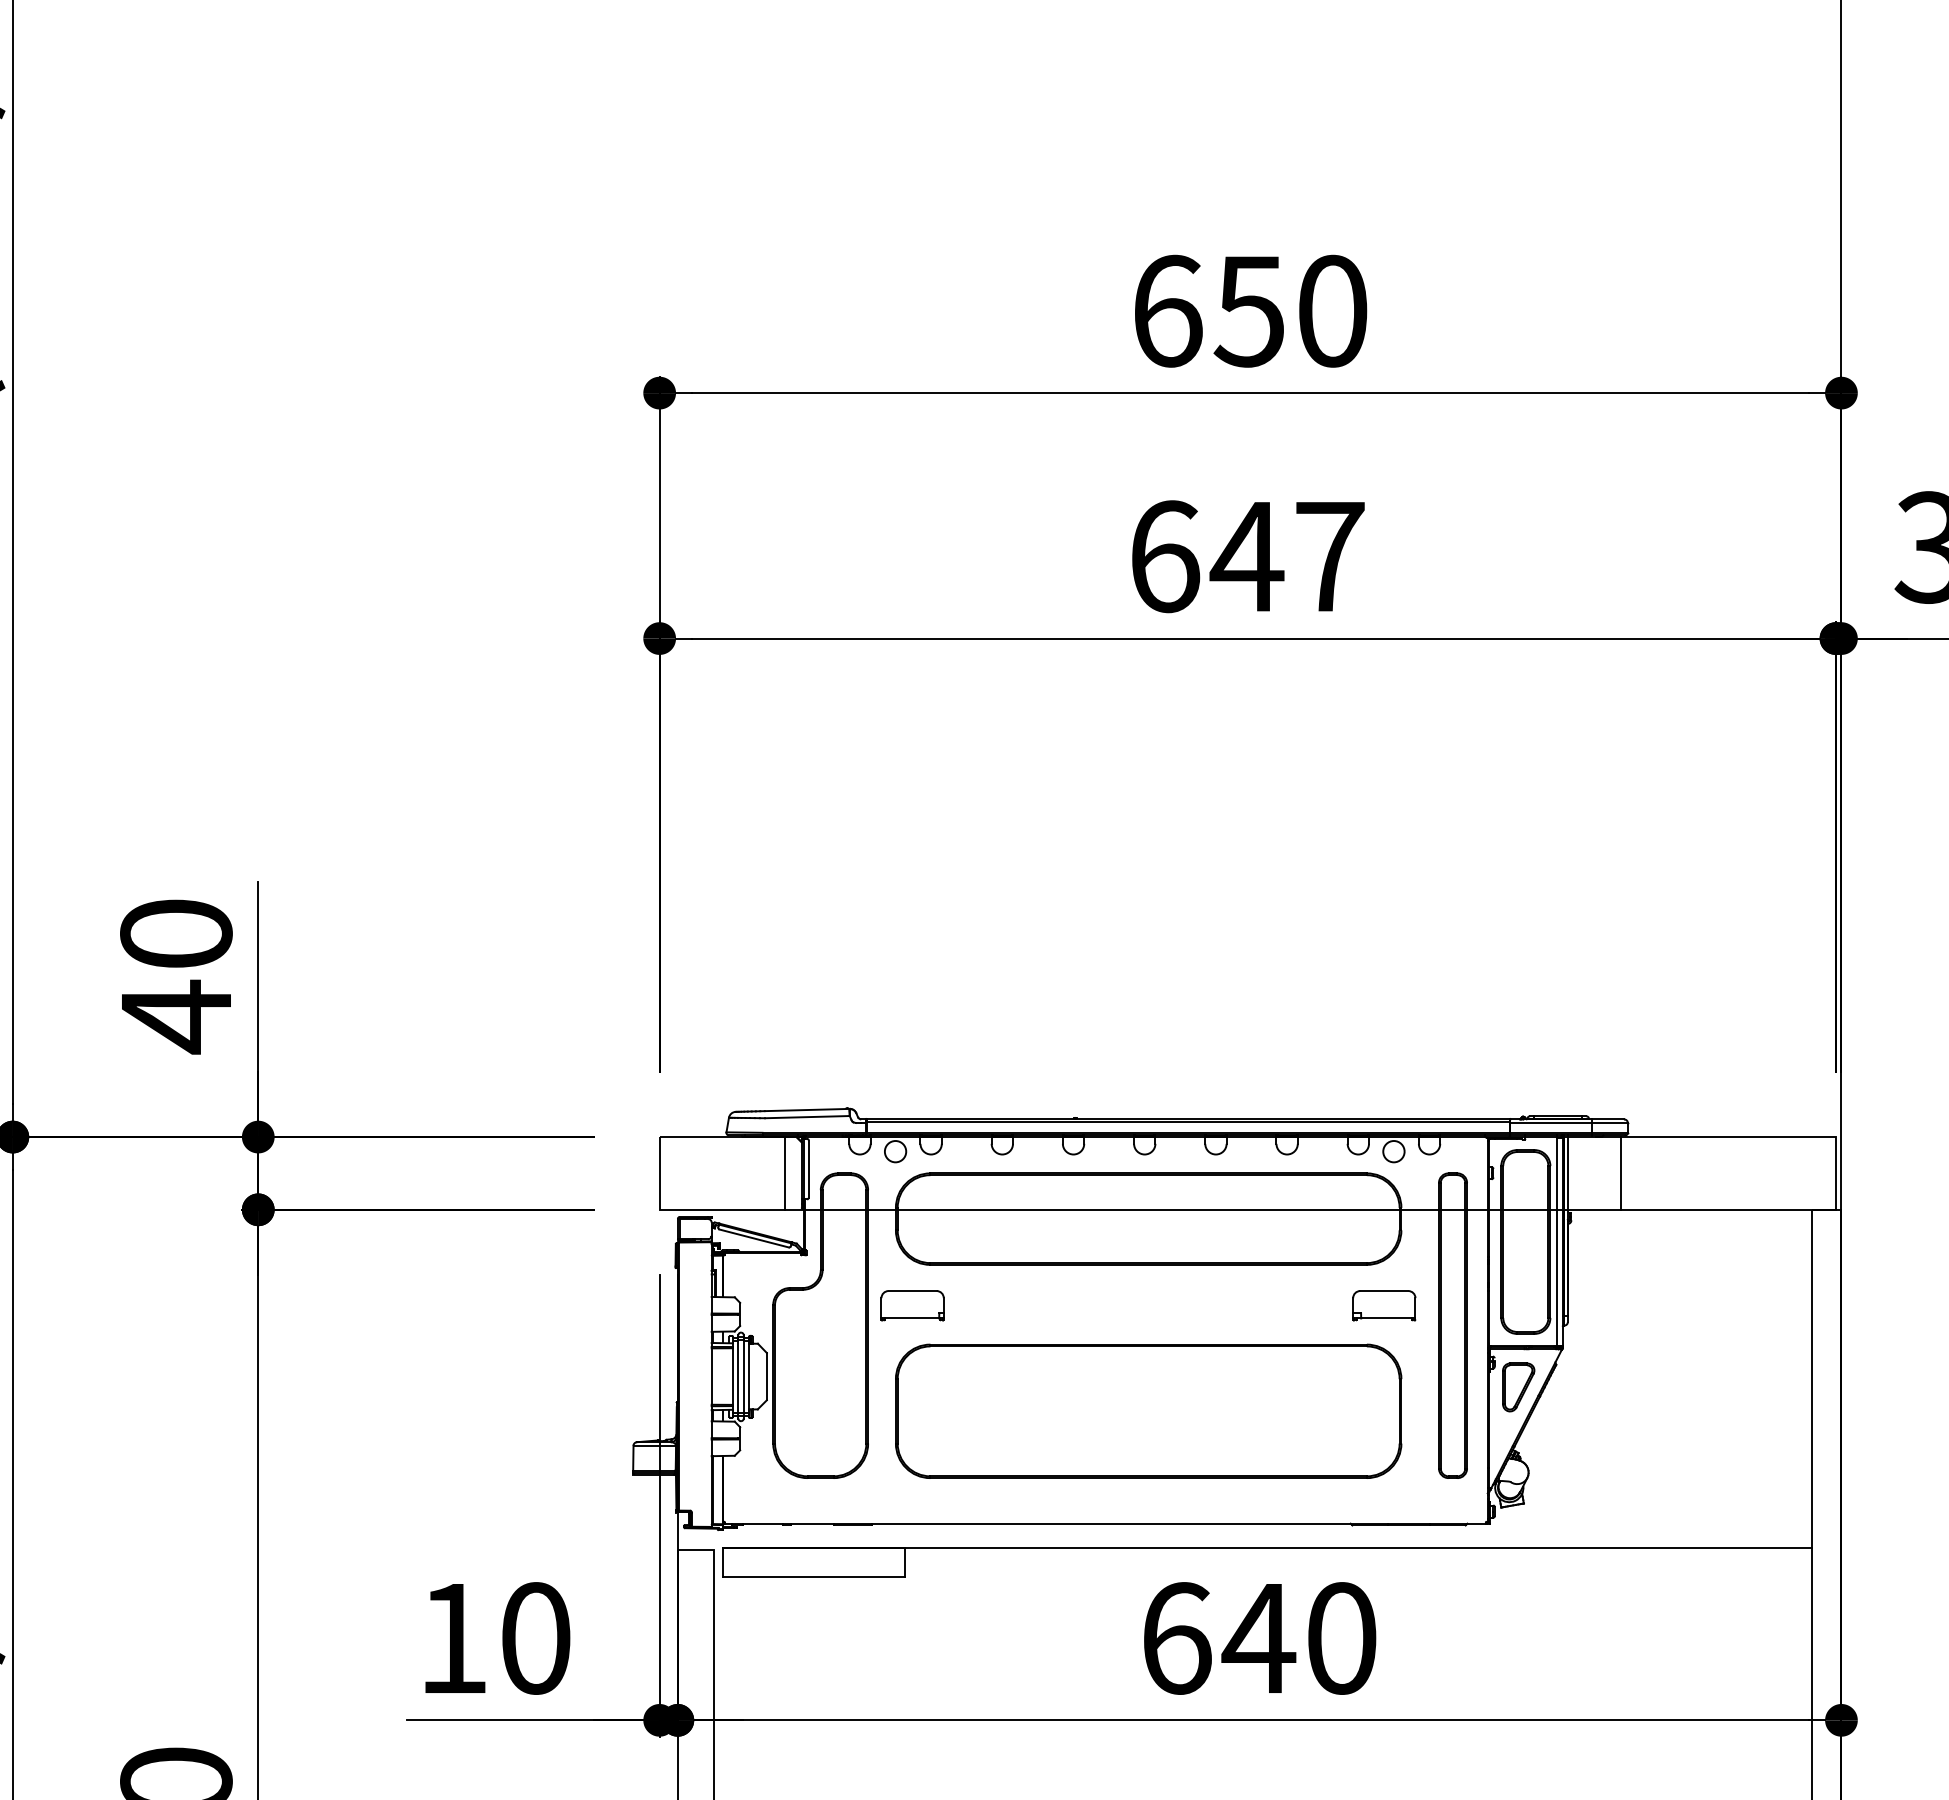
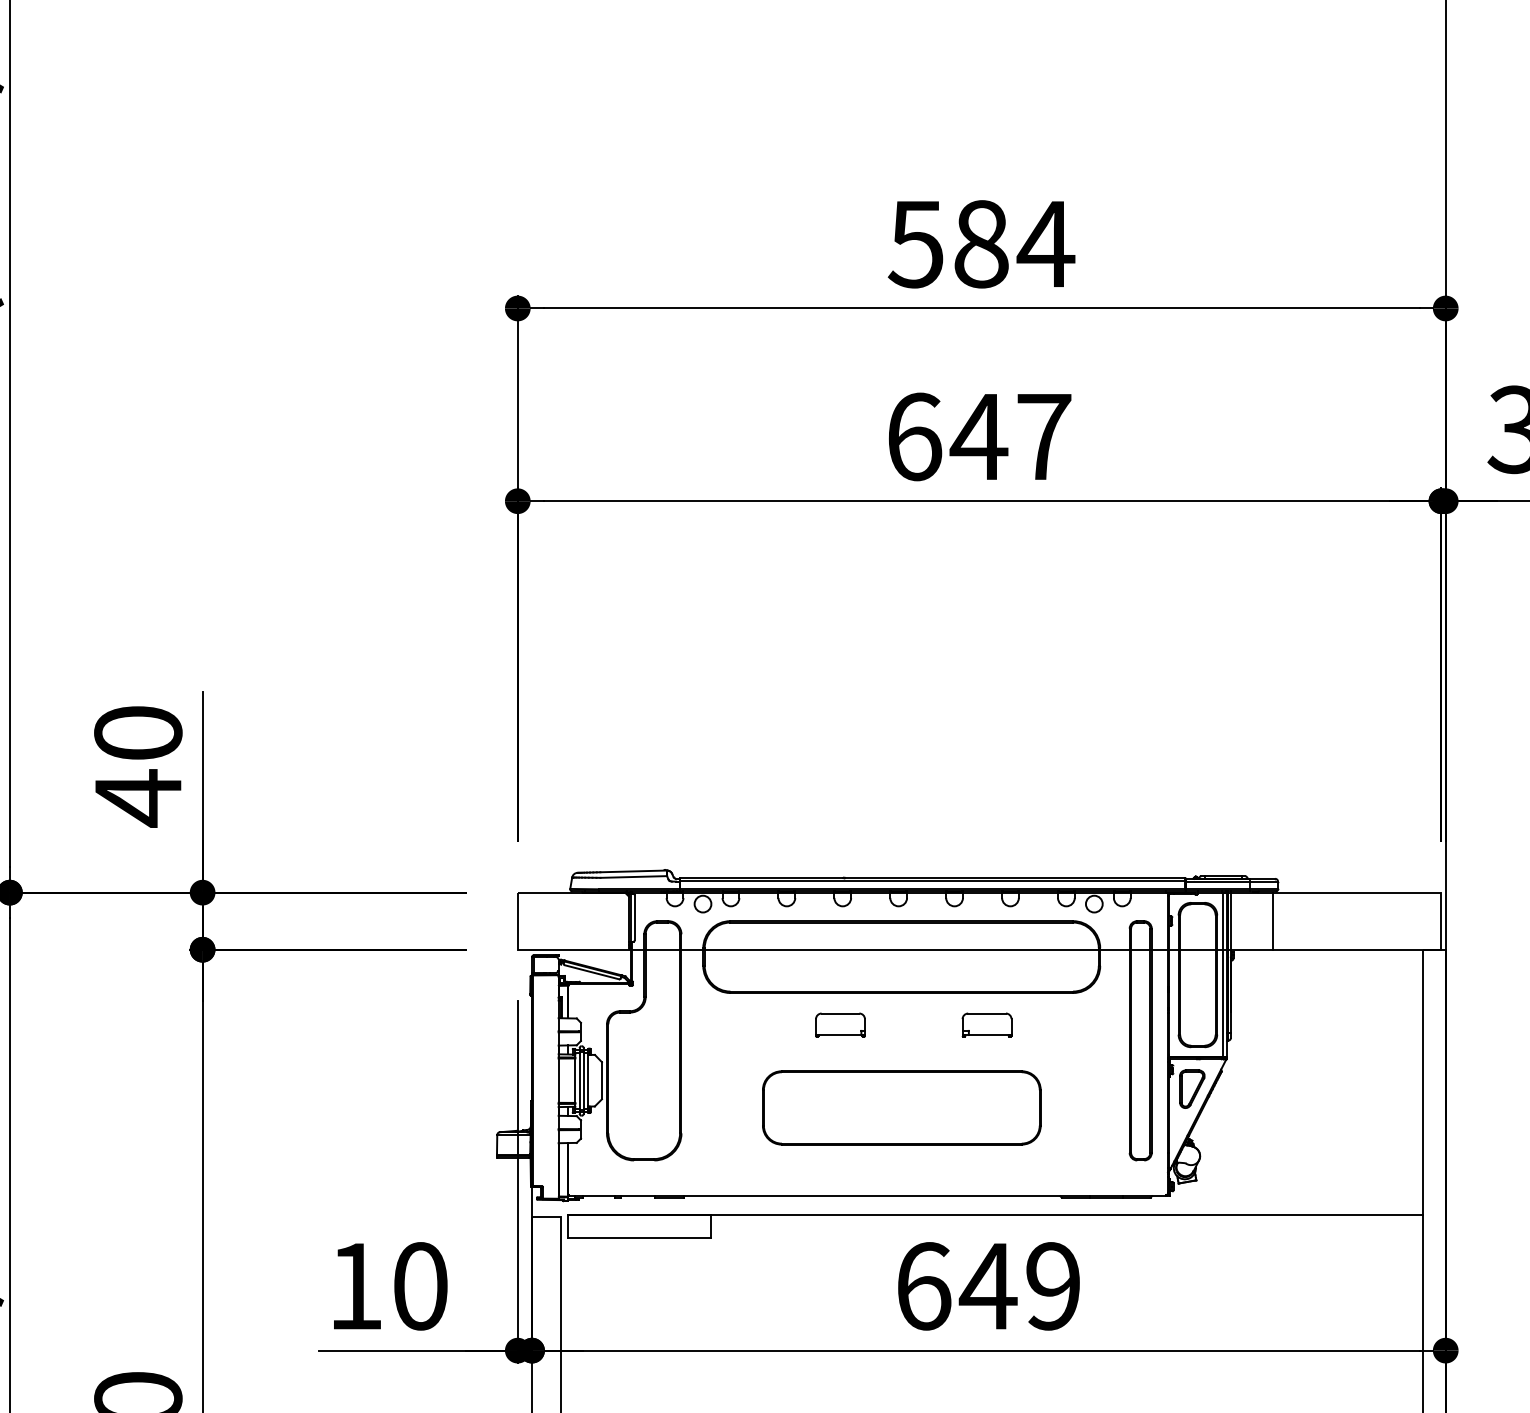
text: (1249, 310) -> (980, 243), 650 -> 584
line: (785, 1173) -> (616, 921), removed
part: (912, 1305) -> (840, 1024), moved
part: (1384, 1305) -> (987, 1024), moved
part: (1148, 1410) -> (901, 1107), size x0.7
text: (1341, 1638) -> (1053, 1286), 640 -> 649

